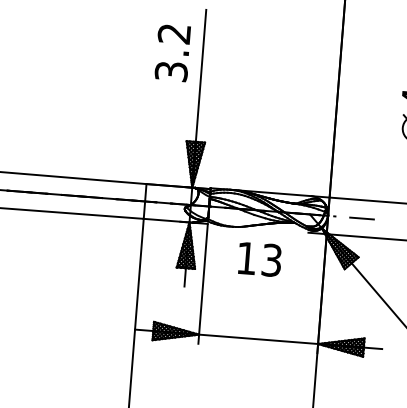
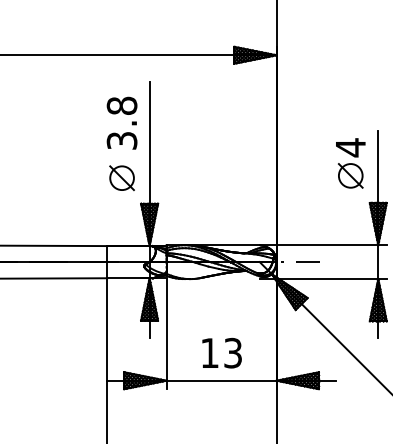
text: (173, 33) -> (121, 105), 3.2 -> 3.8
part: (167, 111) -> (121, 177), added
text: (259, 258) -> (221, 352), moved

